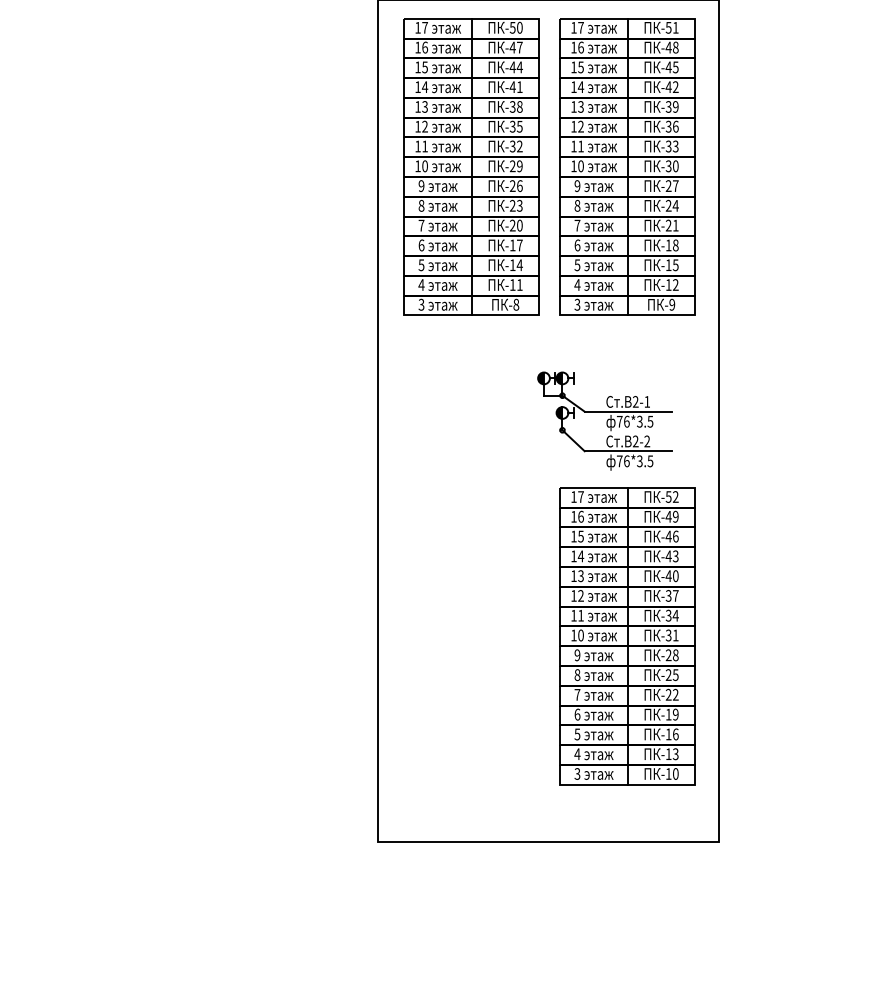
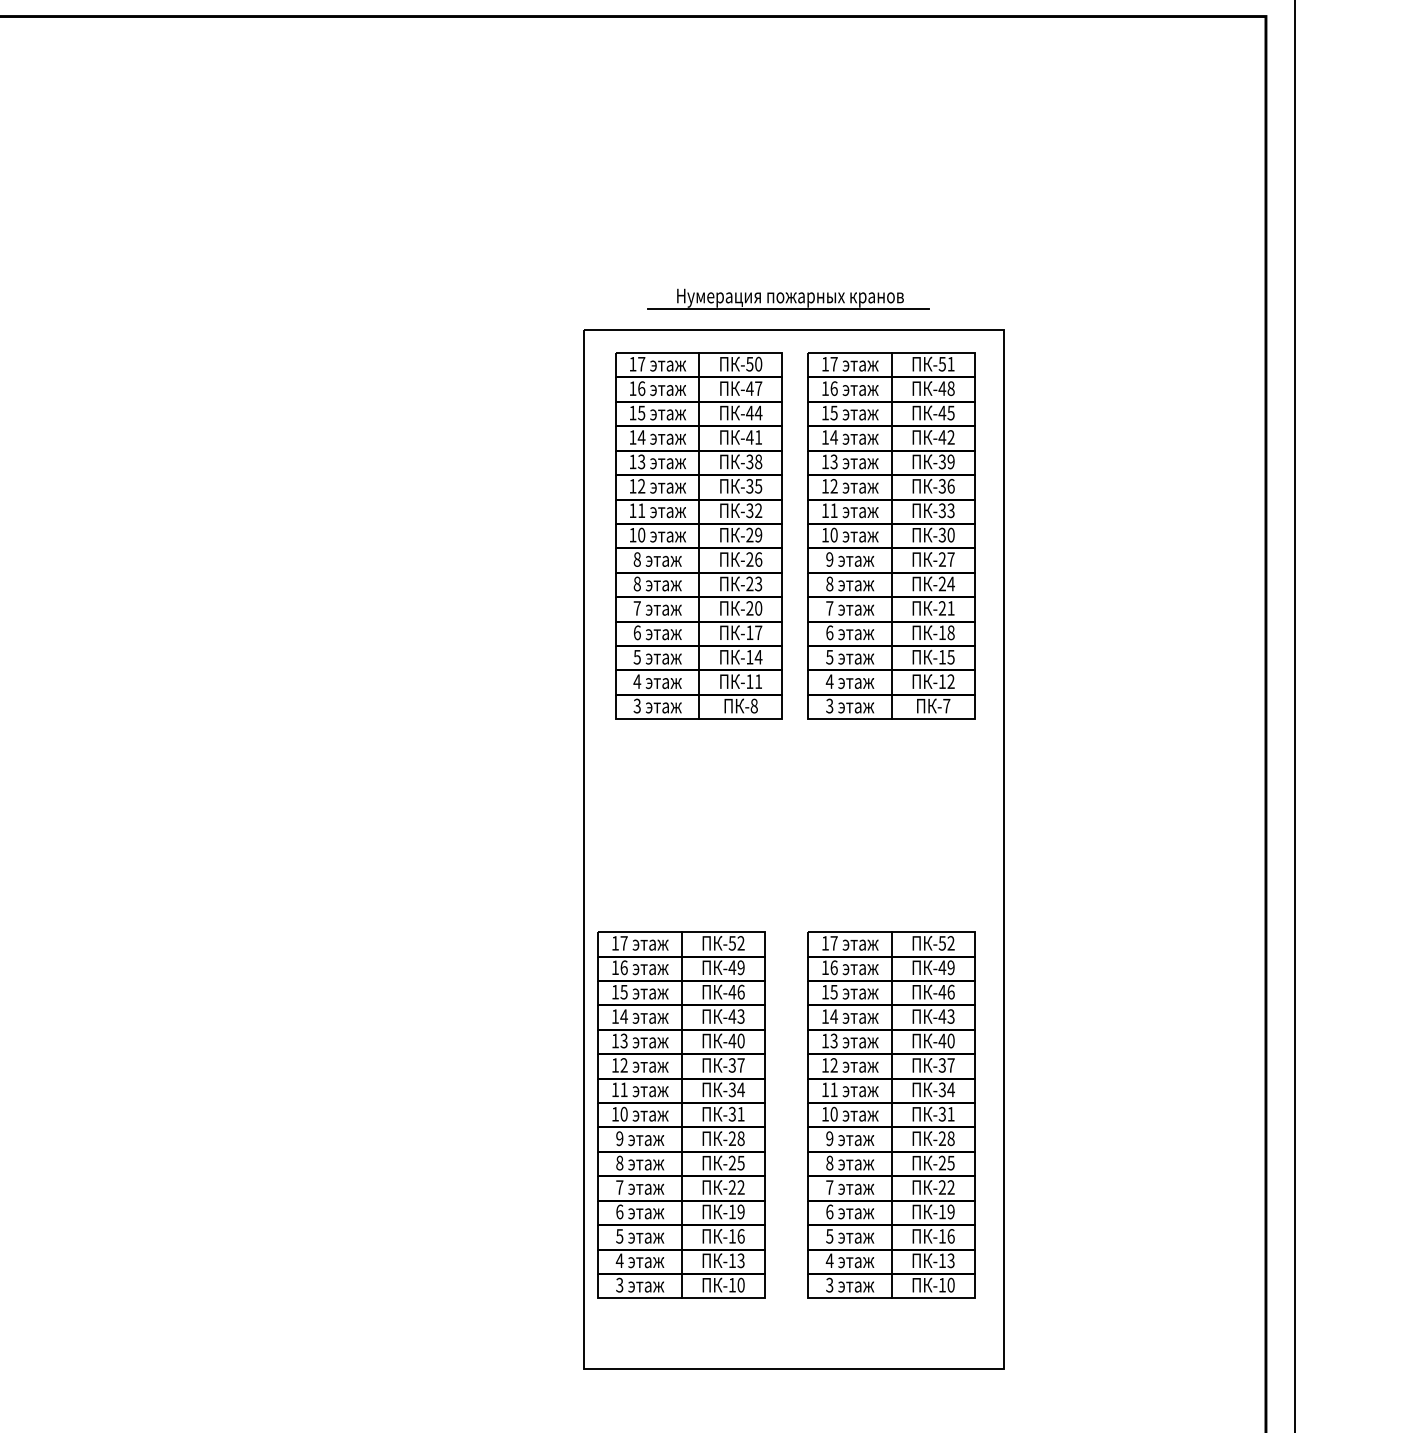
text: (420, 186) -> (636, 559), 9 -> 8
text: (672, 304) -> (946, 705), -9 -> -7
part: (604, 420) -> (863, 849), removed
part: (457, 635) -> (681, 1114), added

